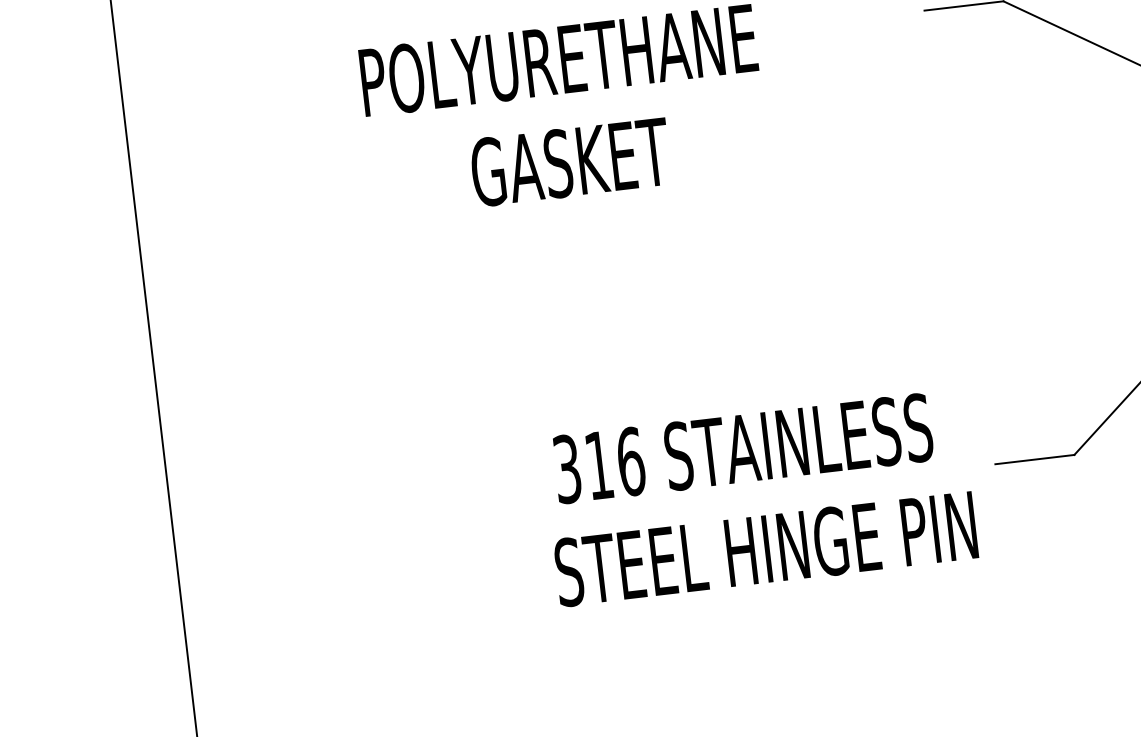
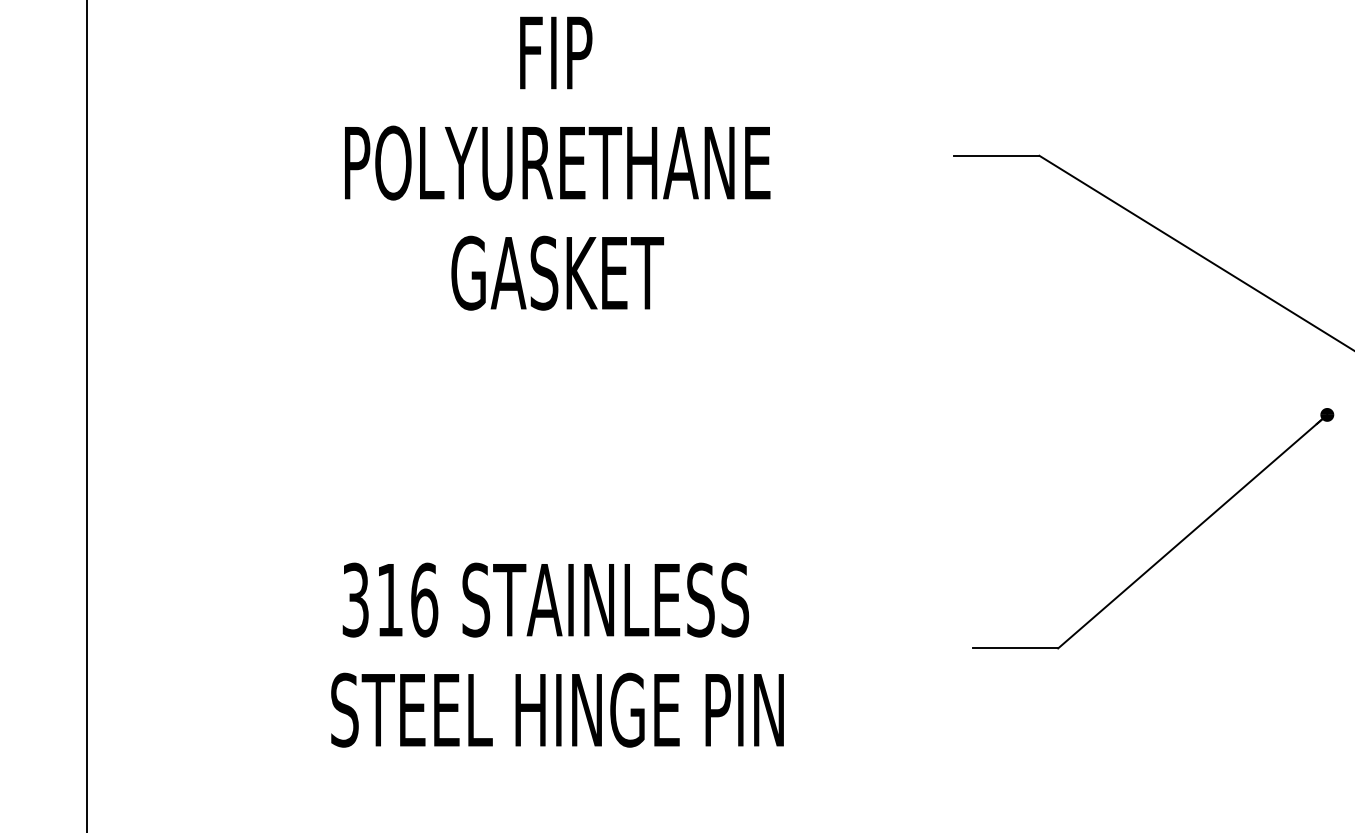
text: (759, 497) -> (557, 654), moved

